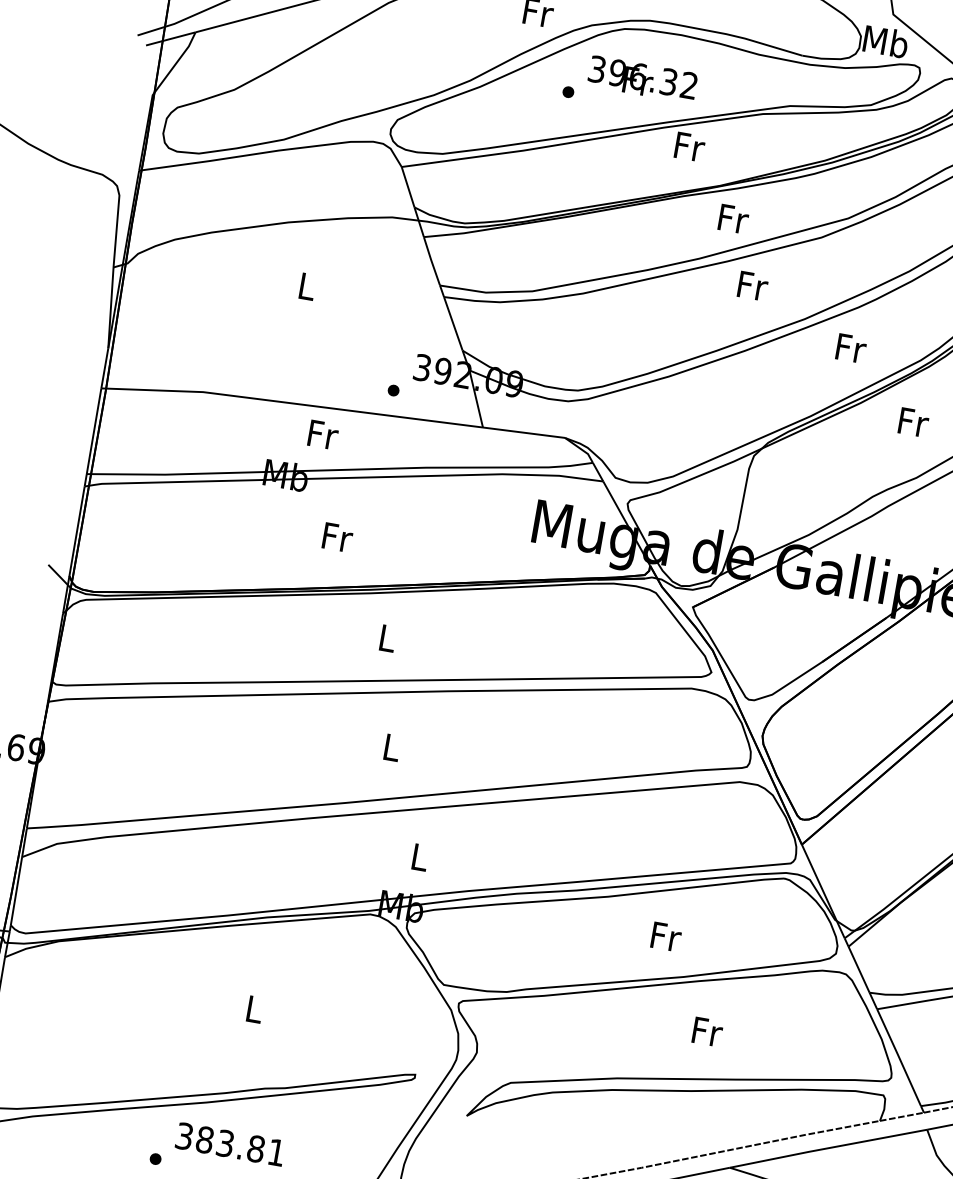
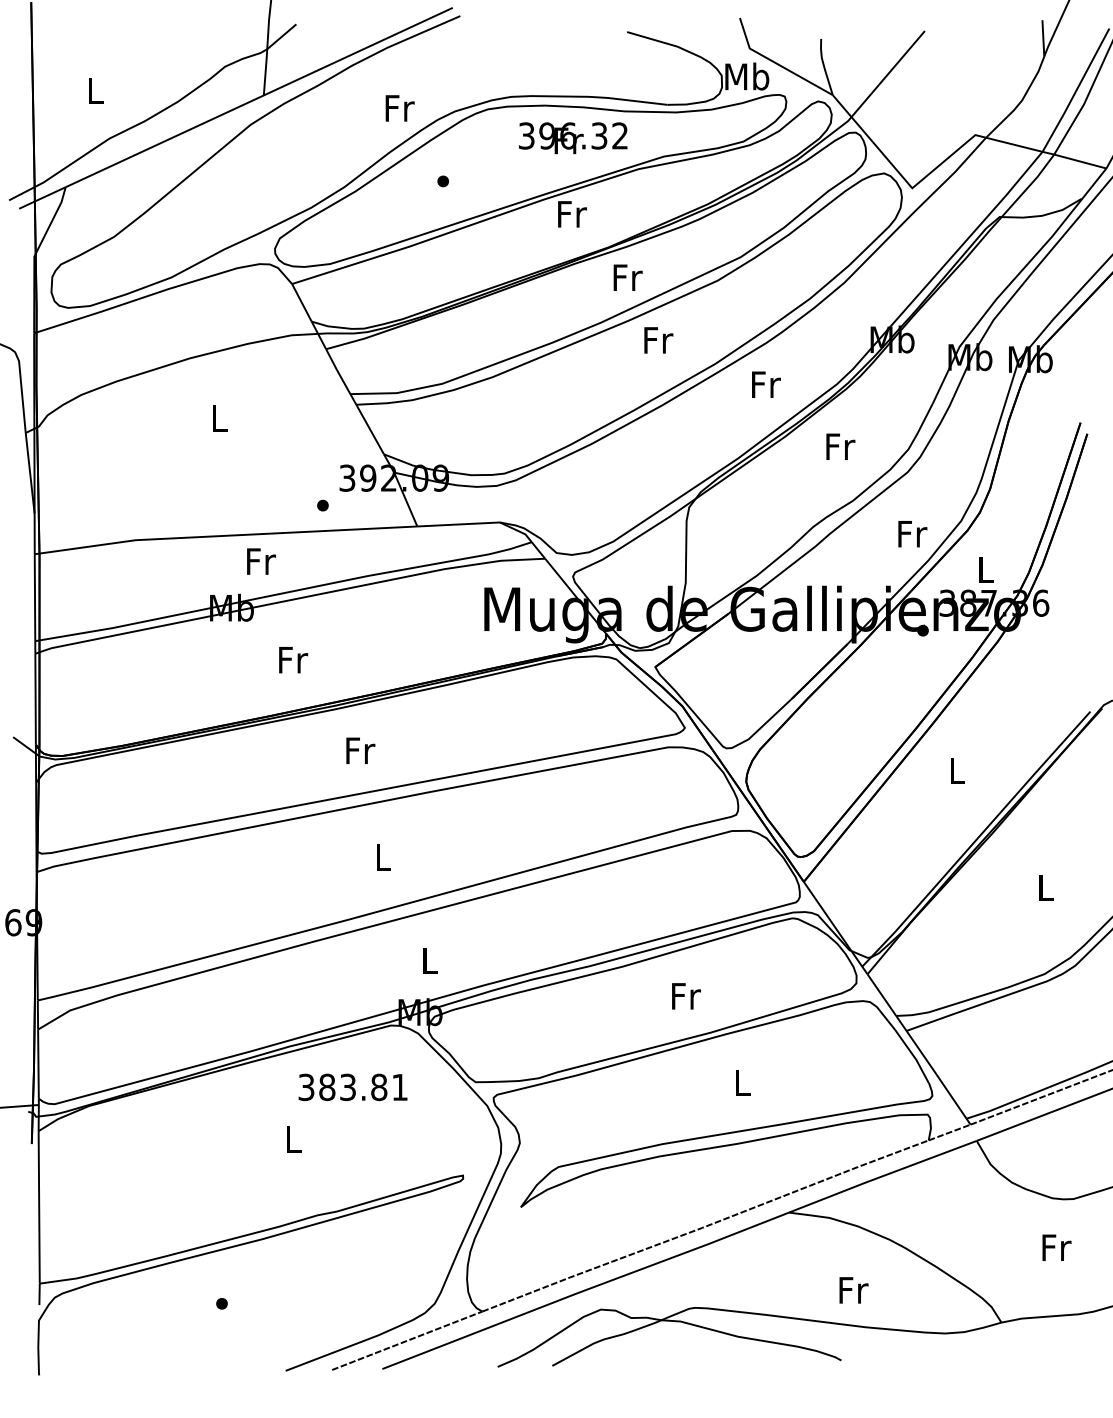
text: (642, 80) -> (573, 138), moved
text: (388, 638) -> (360, 750), L -> Fr
text: (707, 1031) -> (743, 1082), Fr -> L
text: (229, 1144) -> (352, 1087), moved

